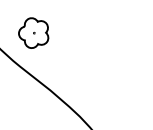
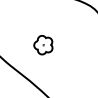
part: (33, 33) -> (43, 45), moved

